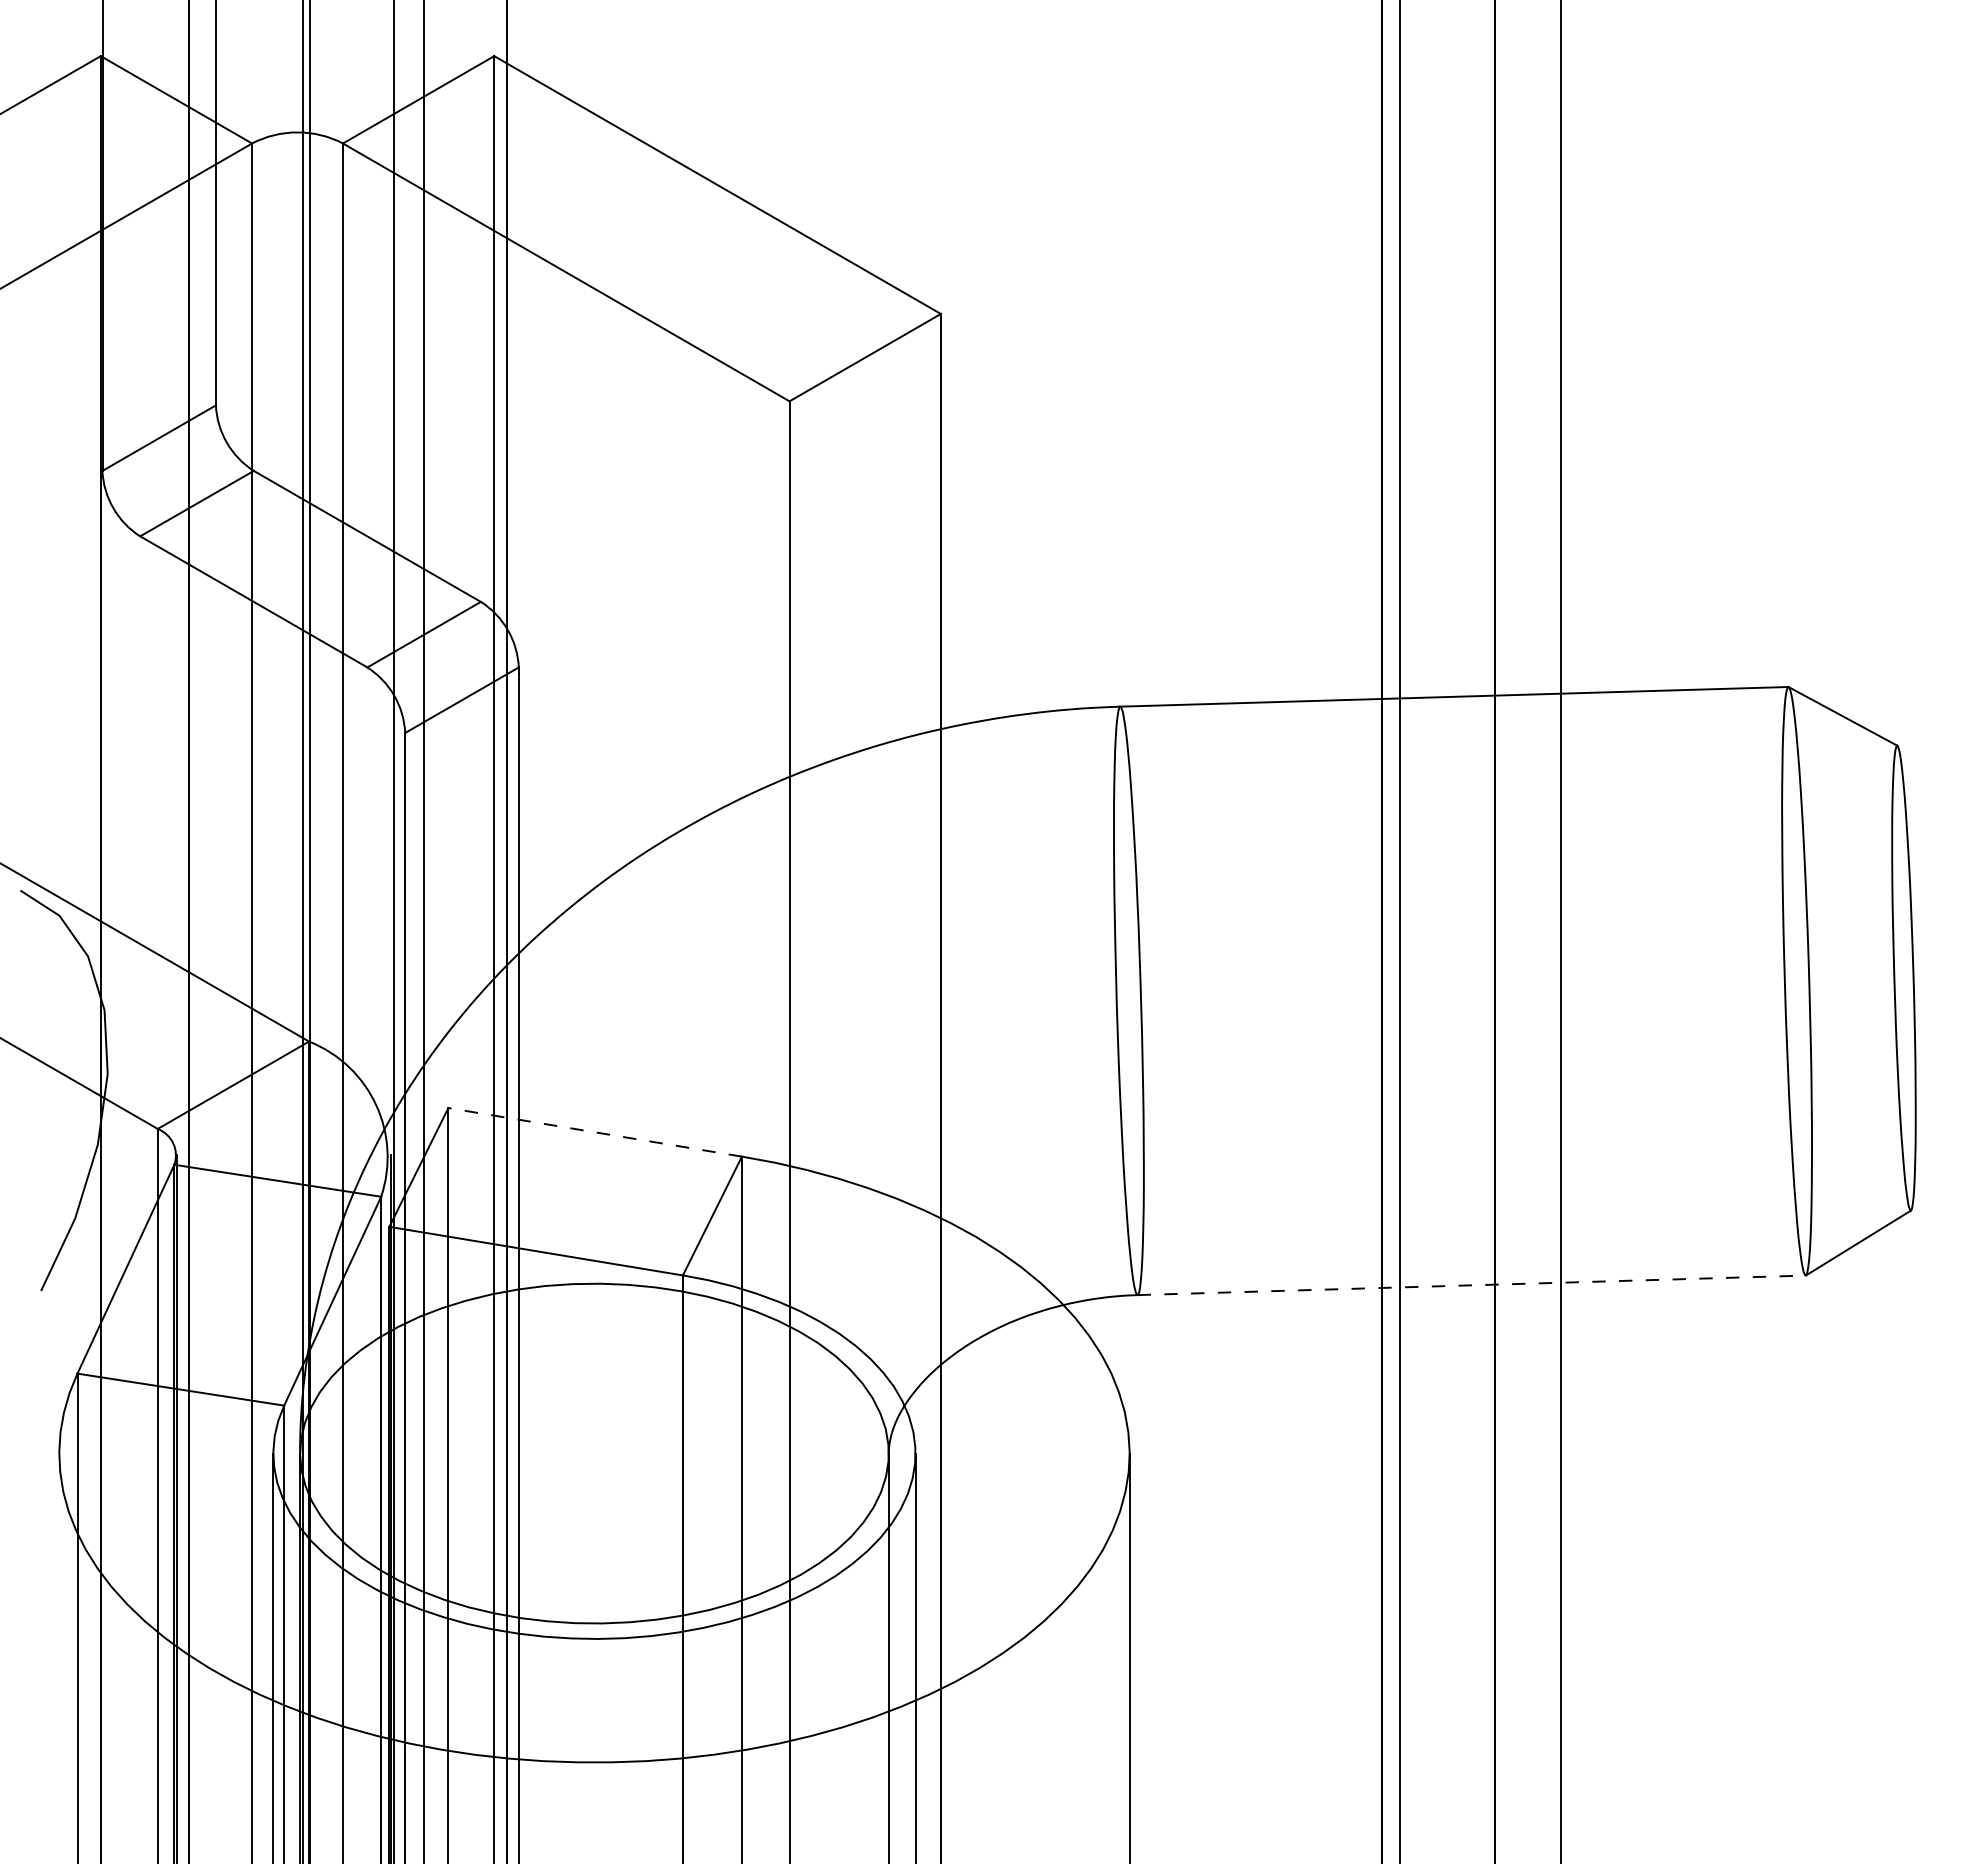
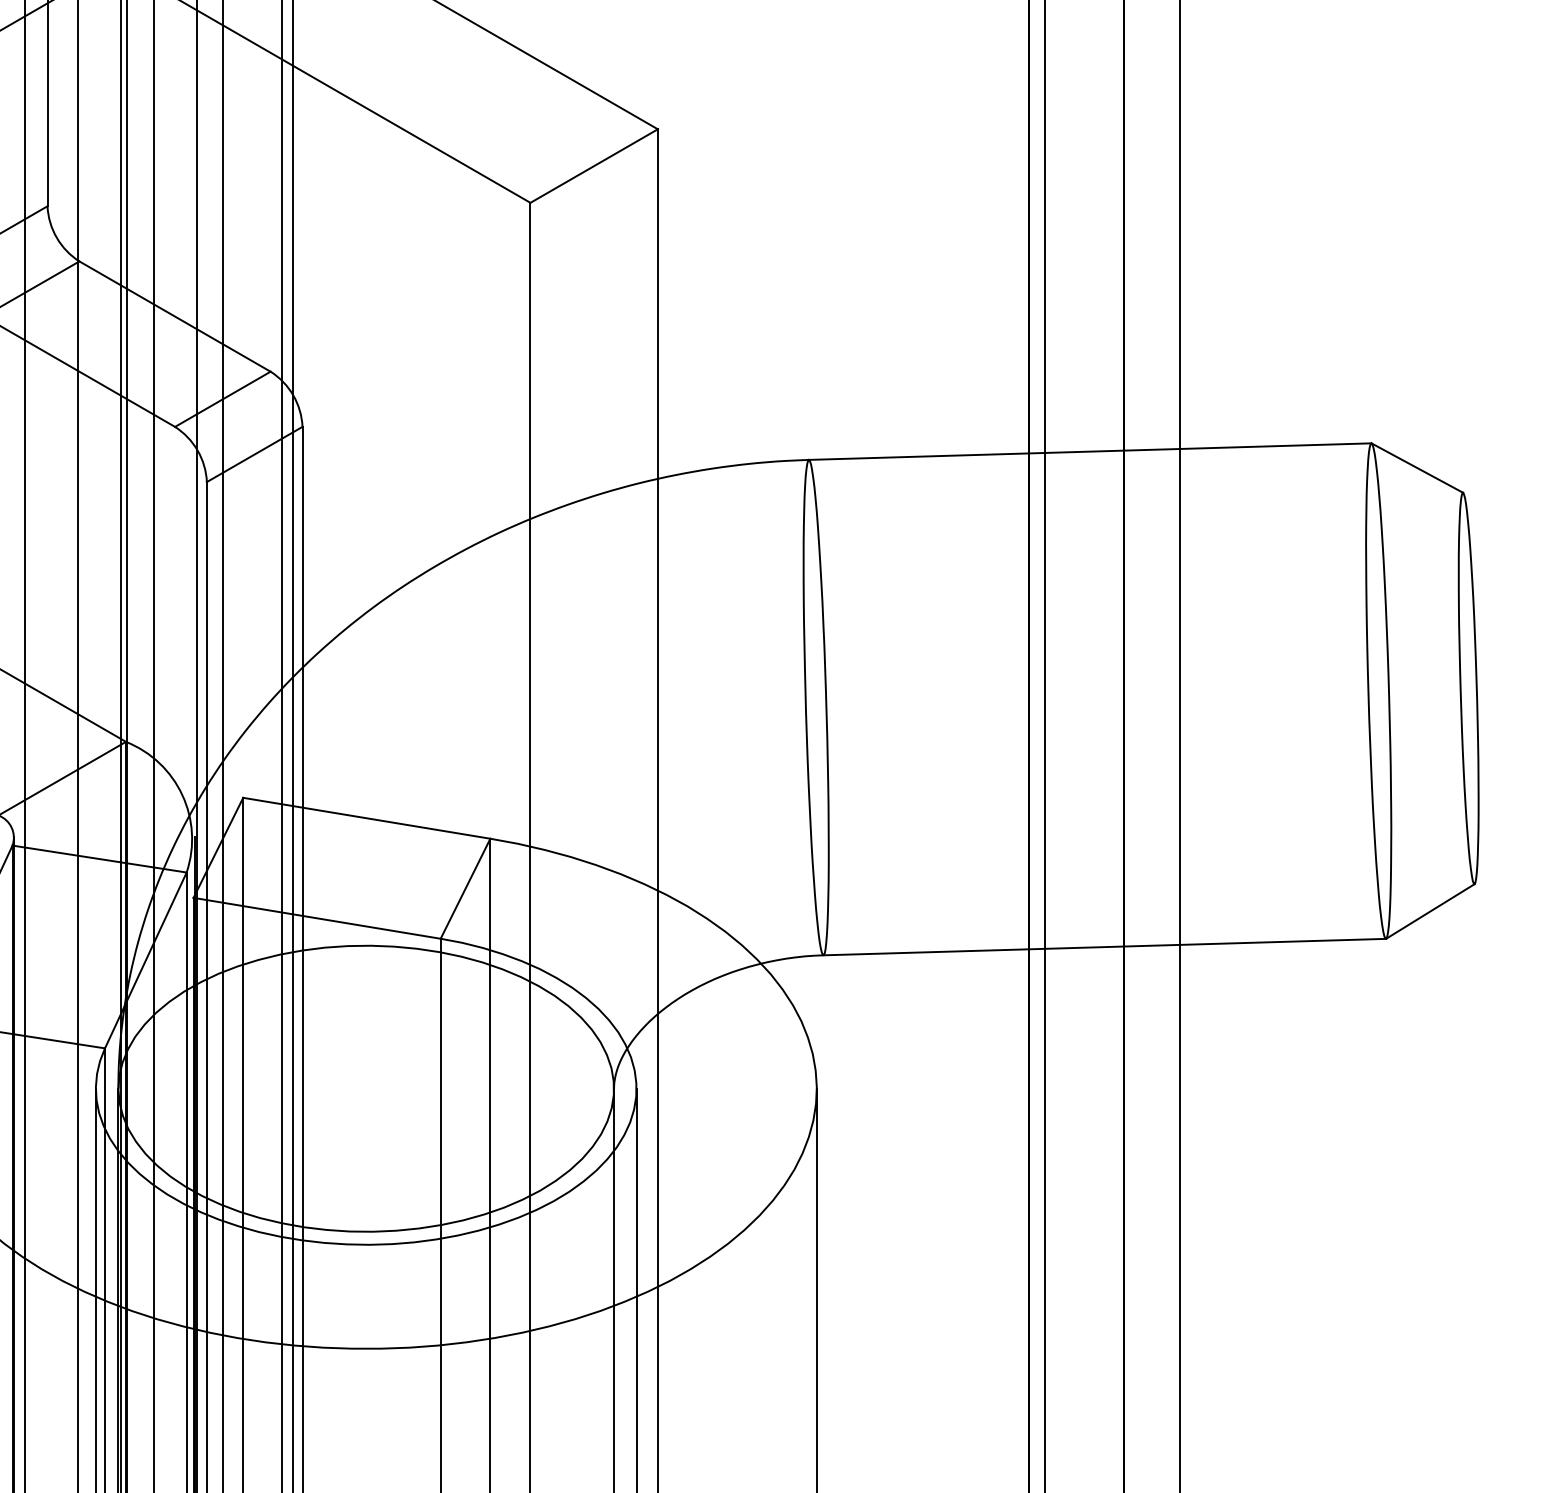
line: (595, 1132) -> (367, 818), dashed -> solid
line: (1472, 1285) -> (1105, 947), dashed -> solid

